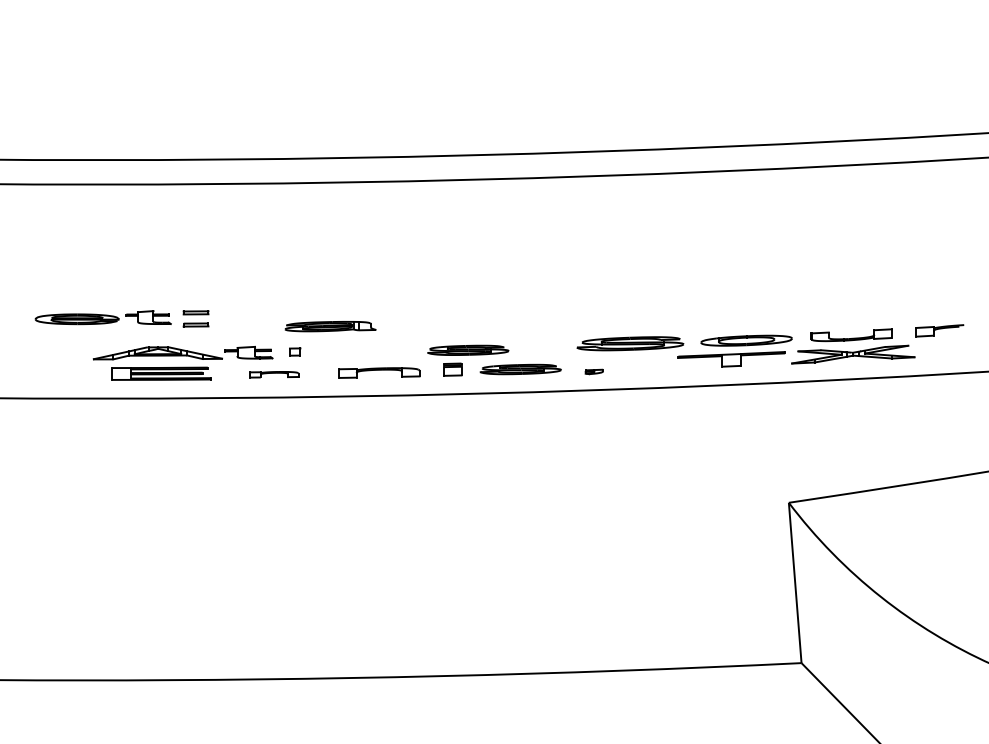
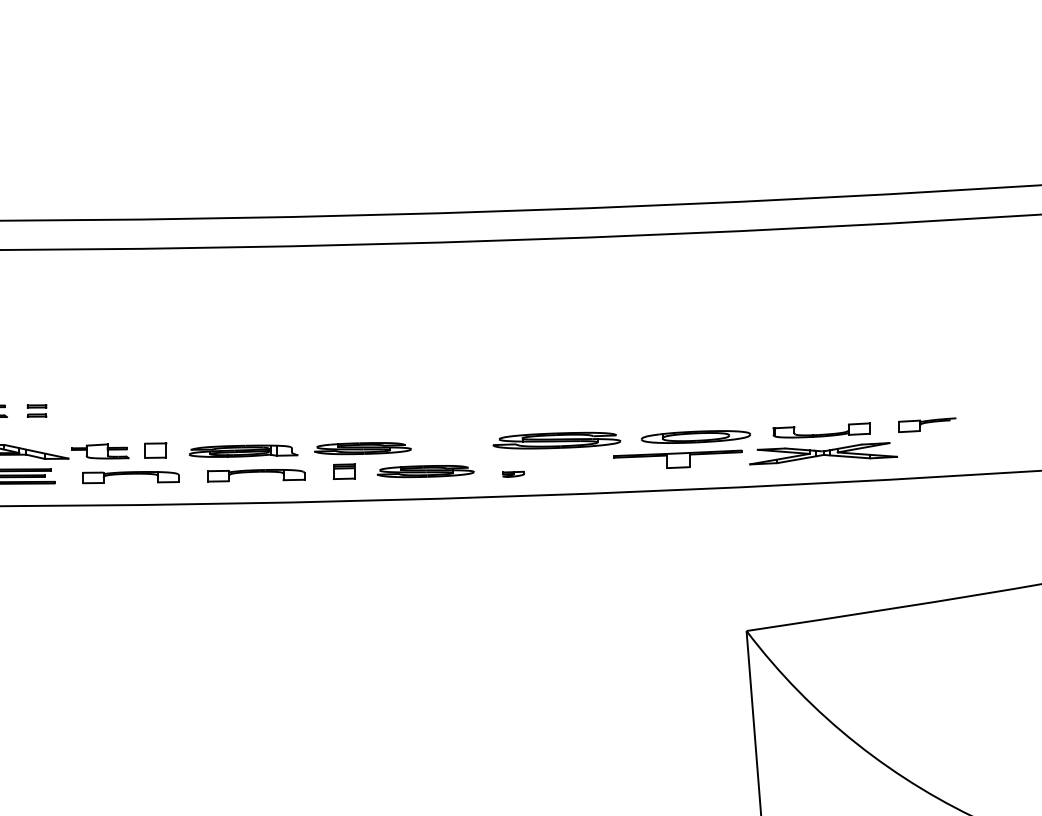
part: (195, 318) -> (36, 410), size x0.62
part: (330, 326) -> (243, 451), moved
part: (294, 351) -> (154, 449), size x1.67
part: (274, 374) -> (130, 477), size x1.67

